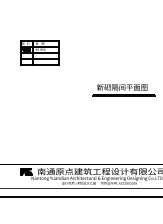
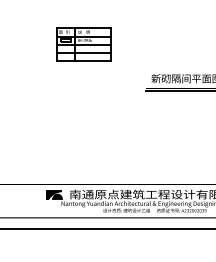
part: (39, 52) -> (83, 44), moved

